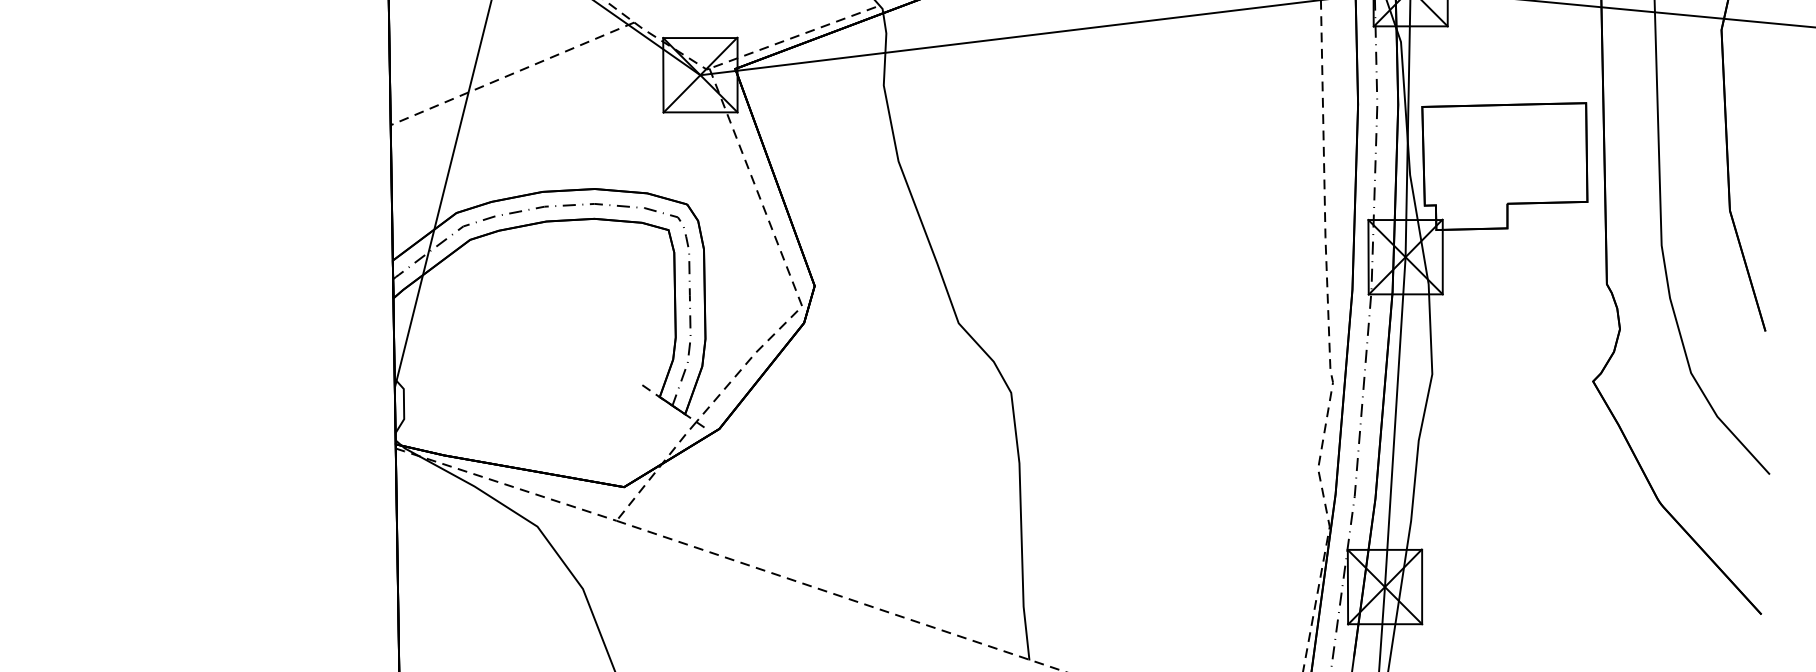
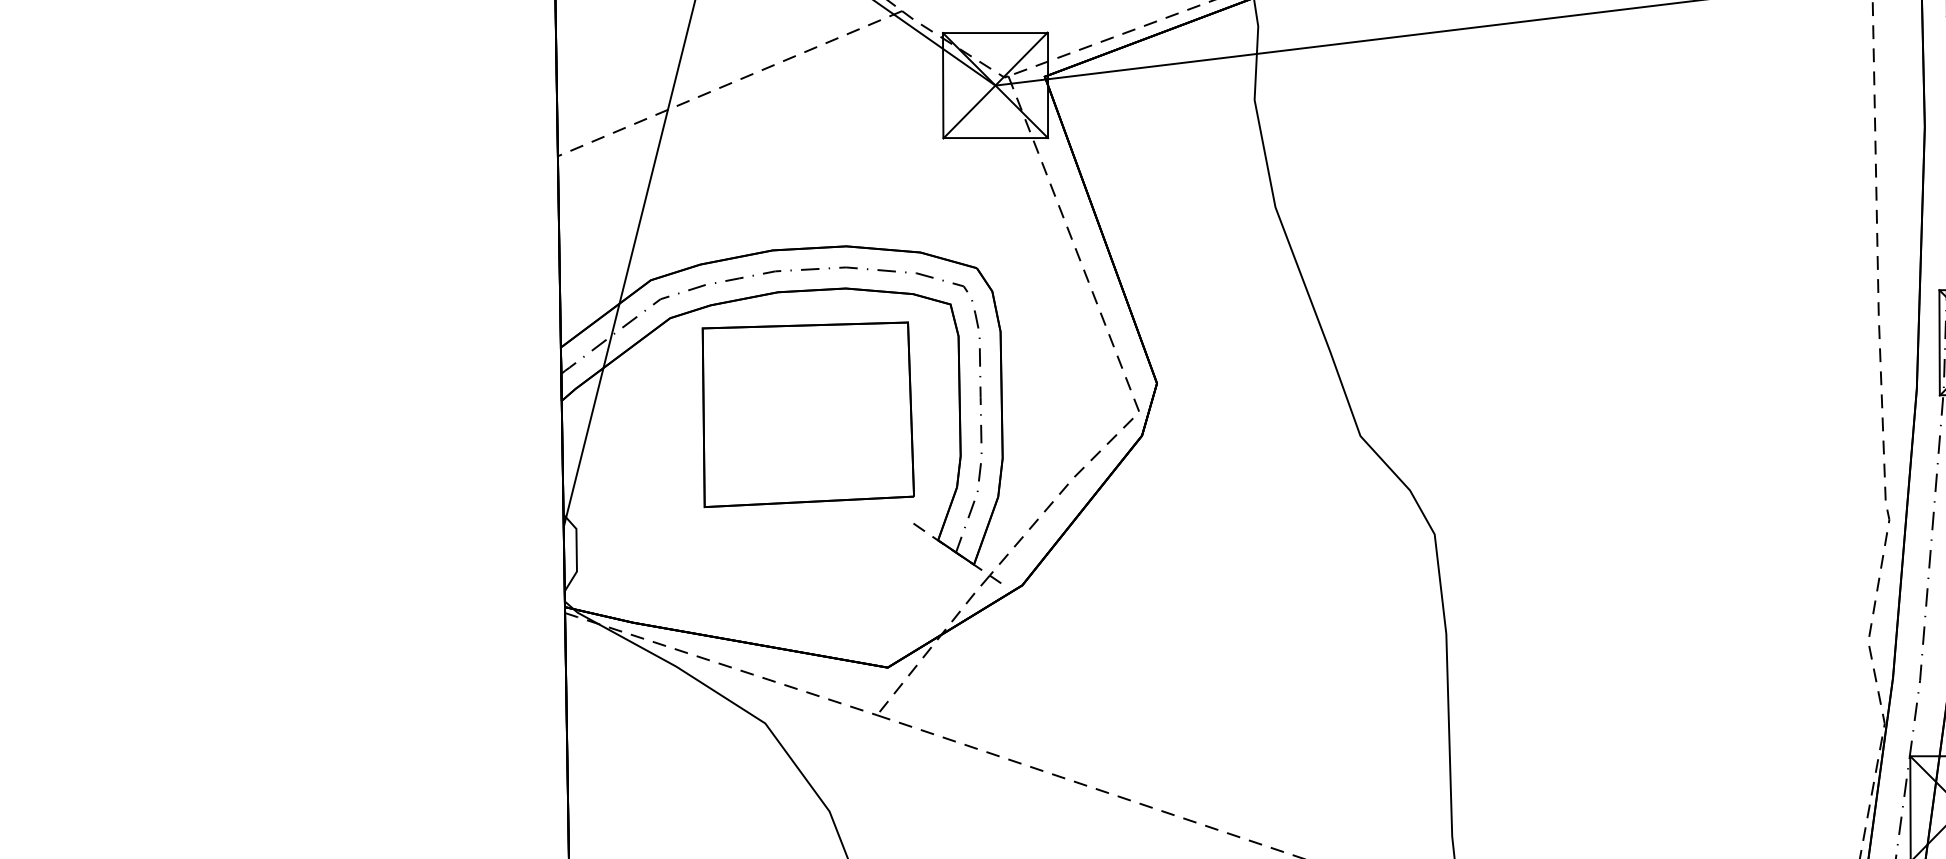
part: (567, 308) -> (807, 415), added

